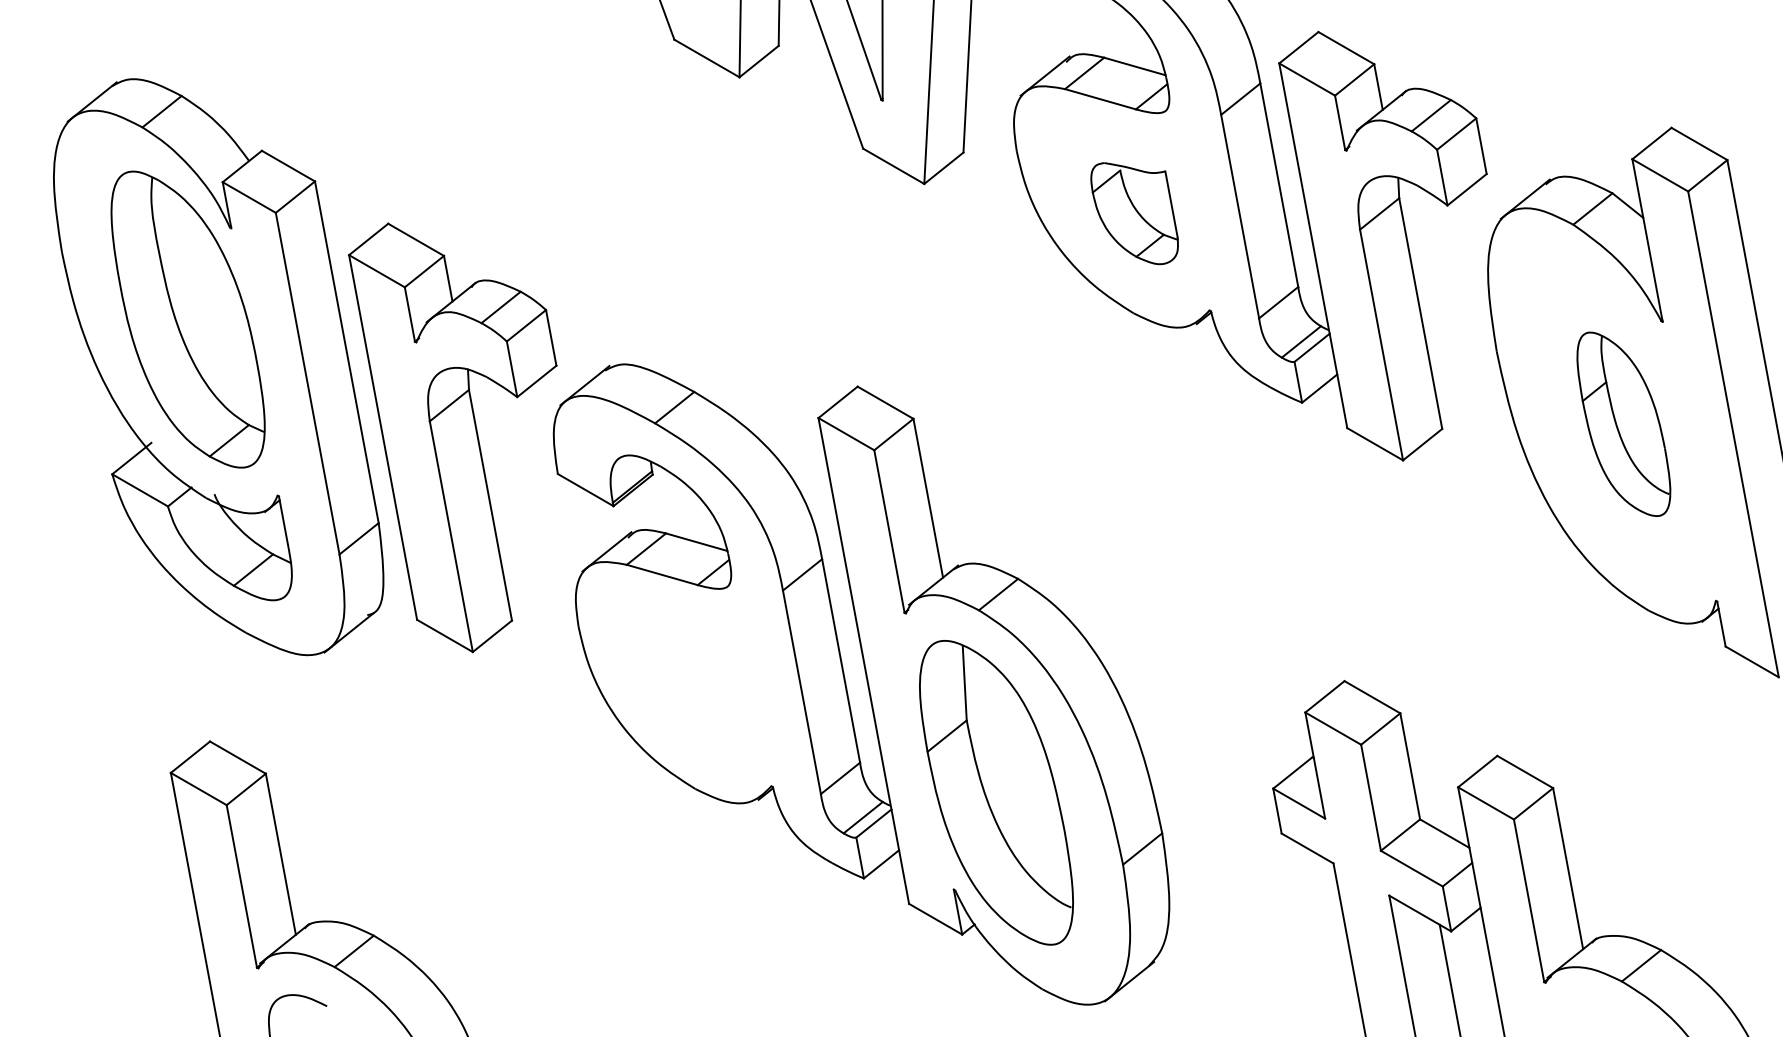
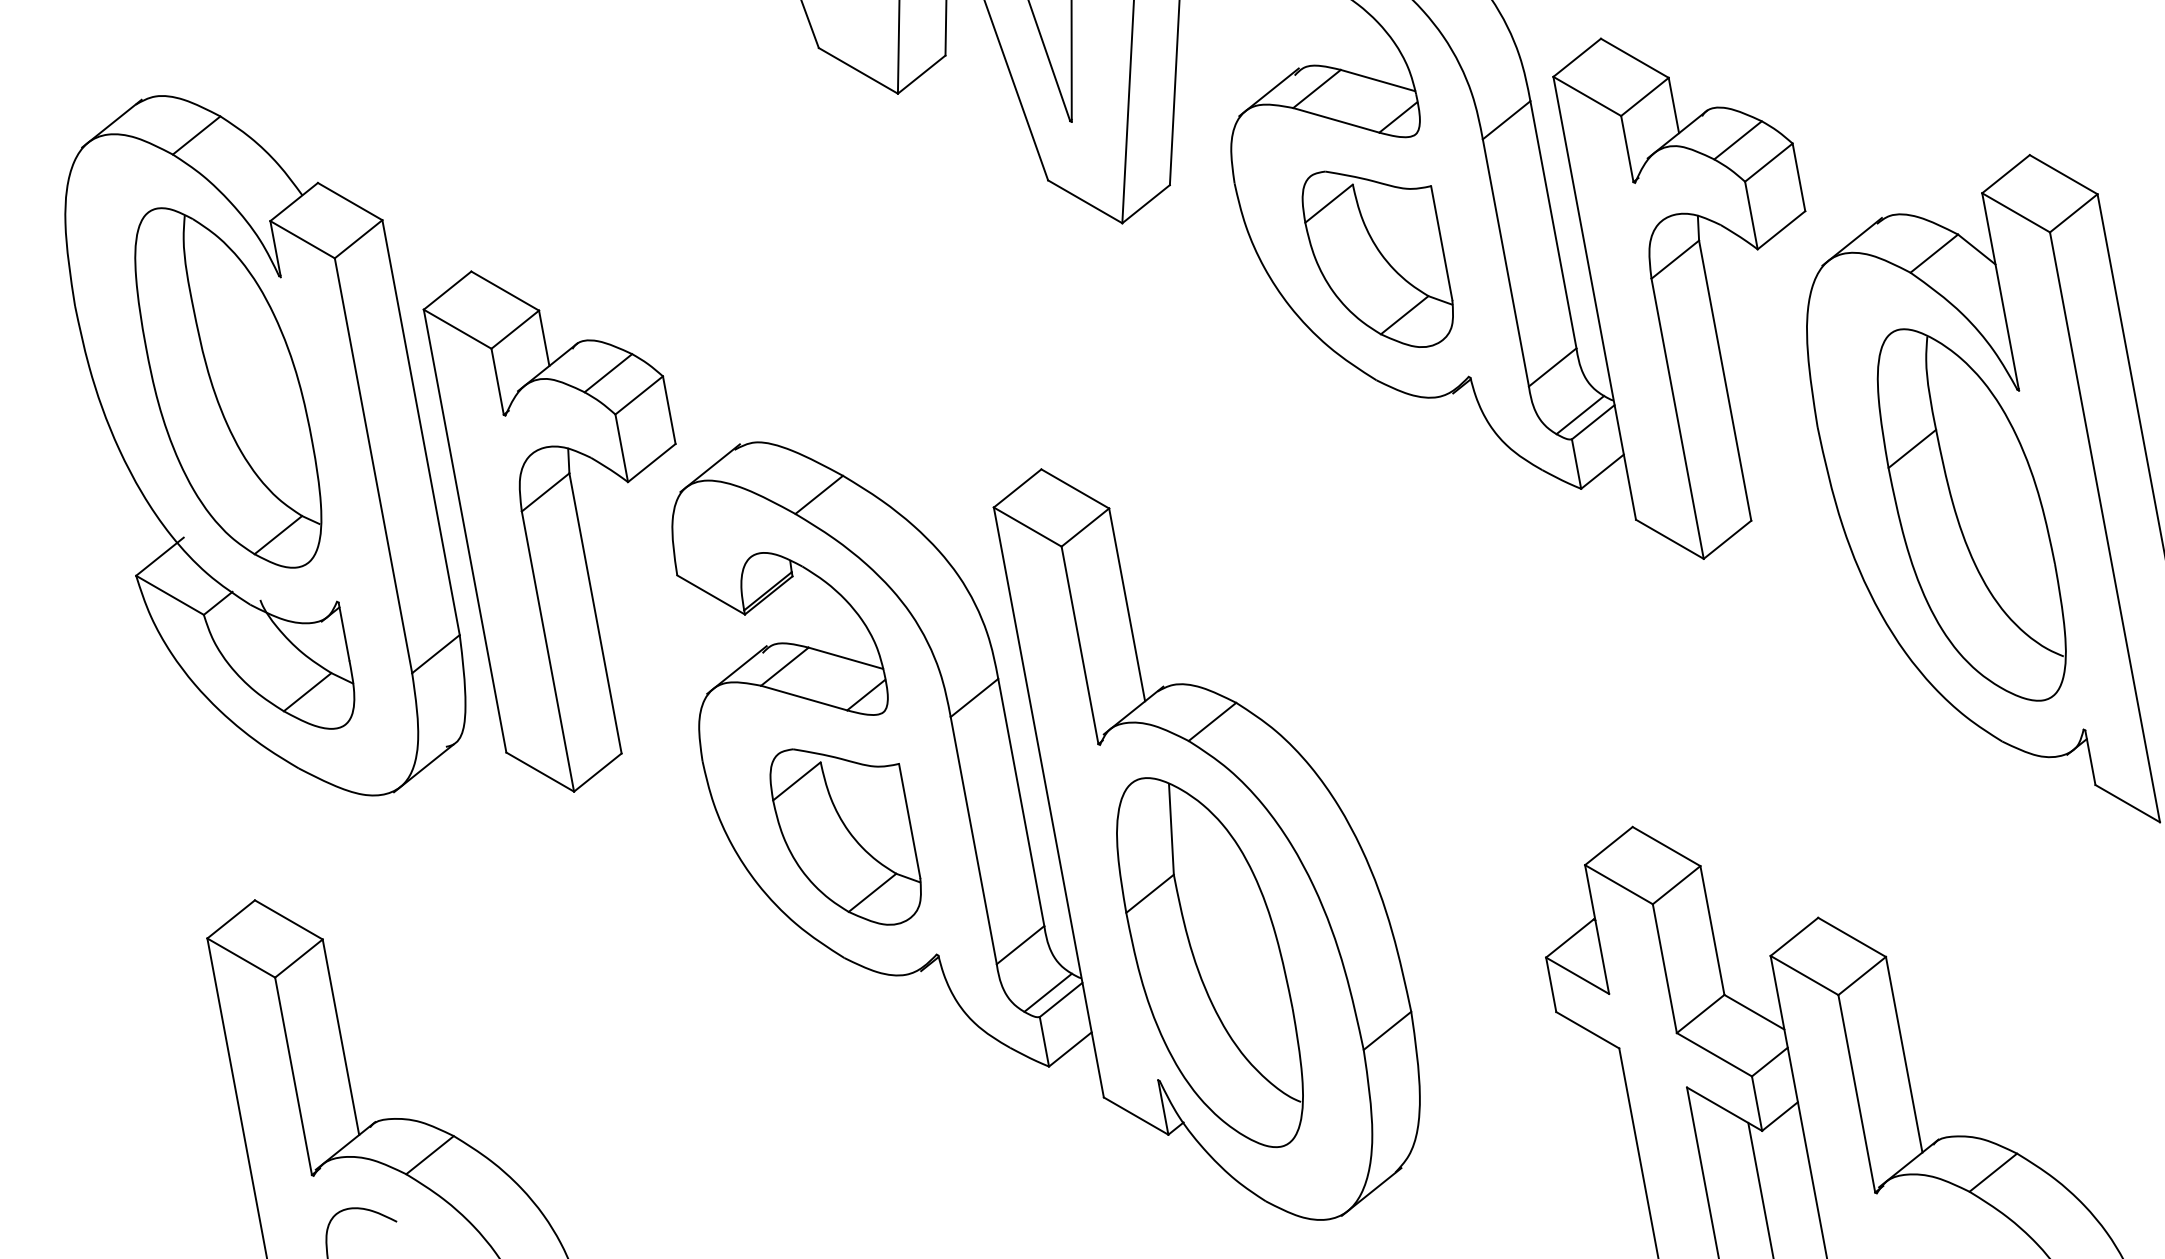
part: (1134, 213) -> (1377, 259), size x1.43
part: (1623, 424) -> (1971, 515), size x1.67
part: (696, 689) -> (845, 837), added

